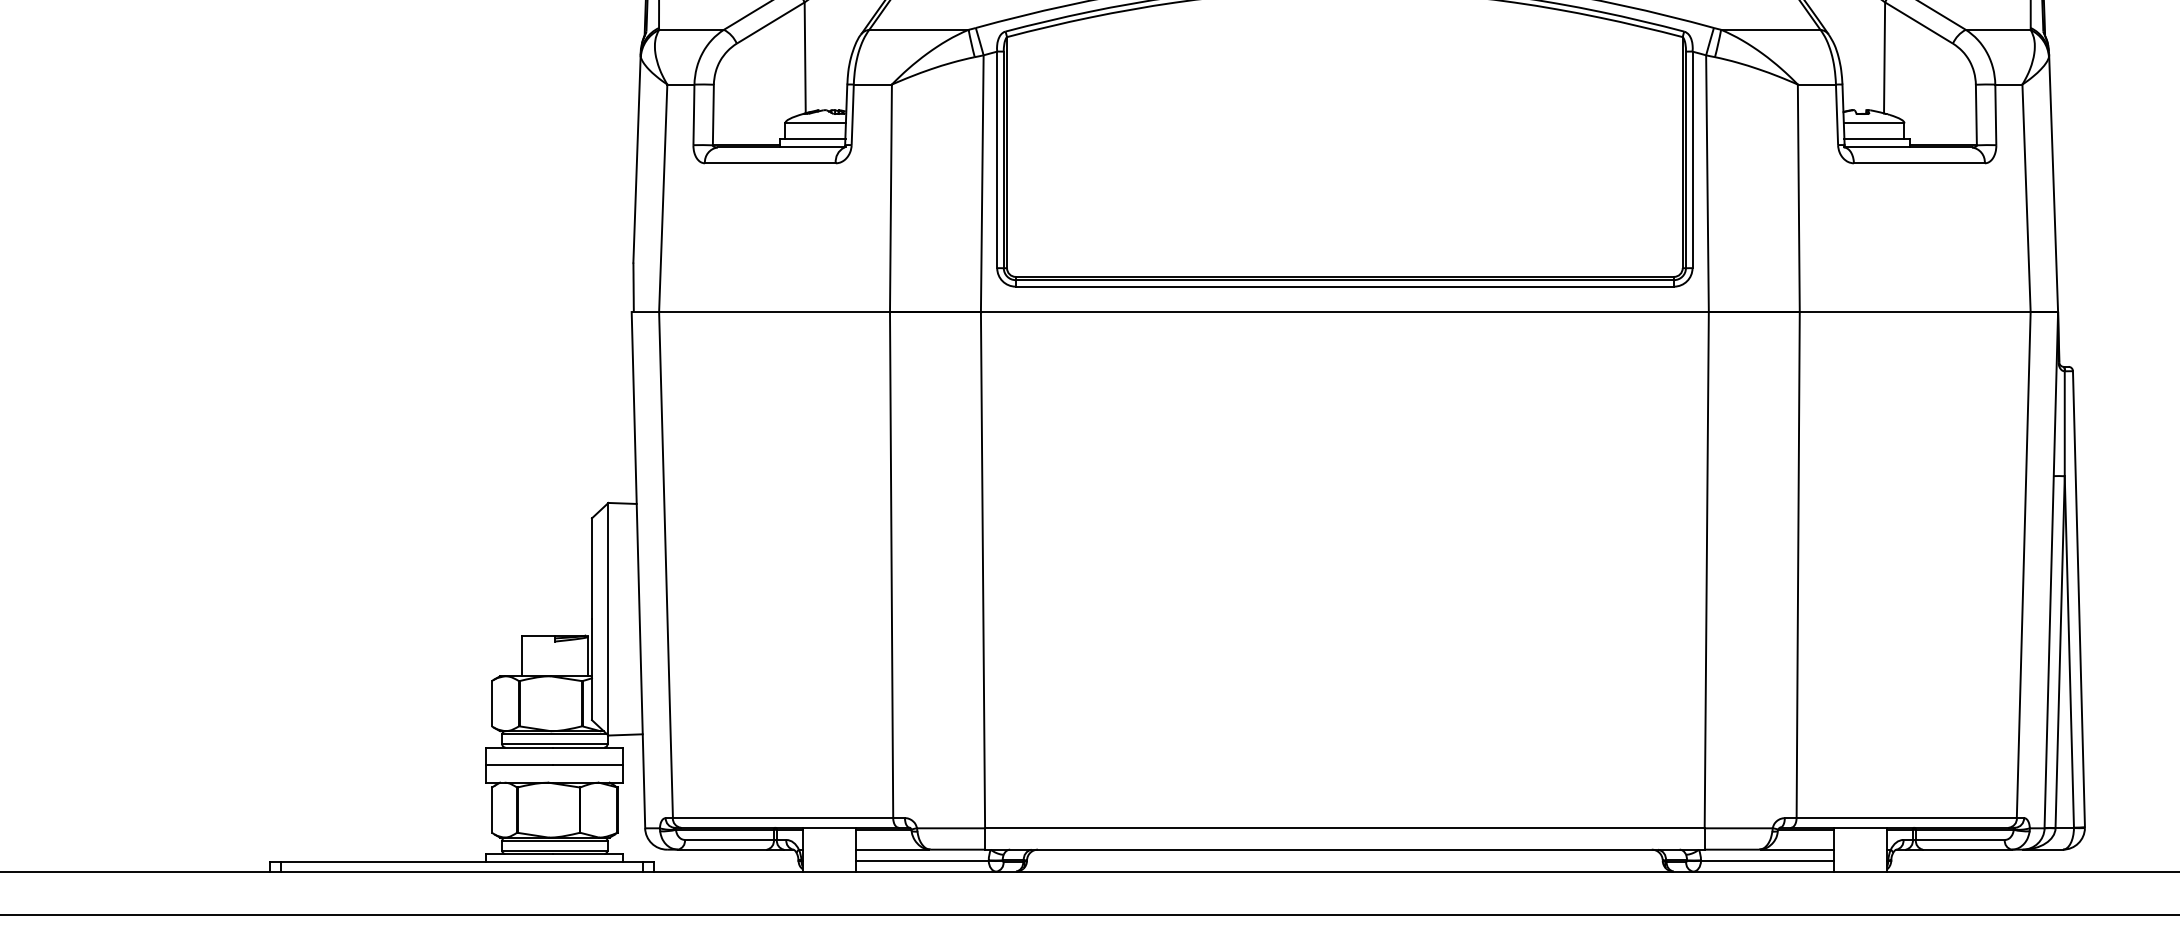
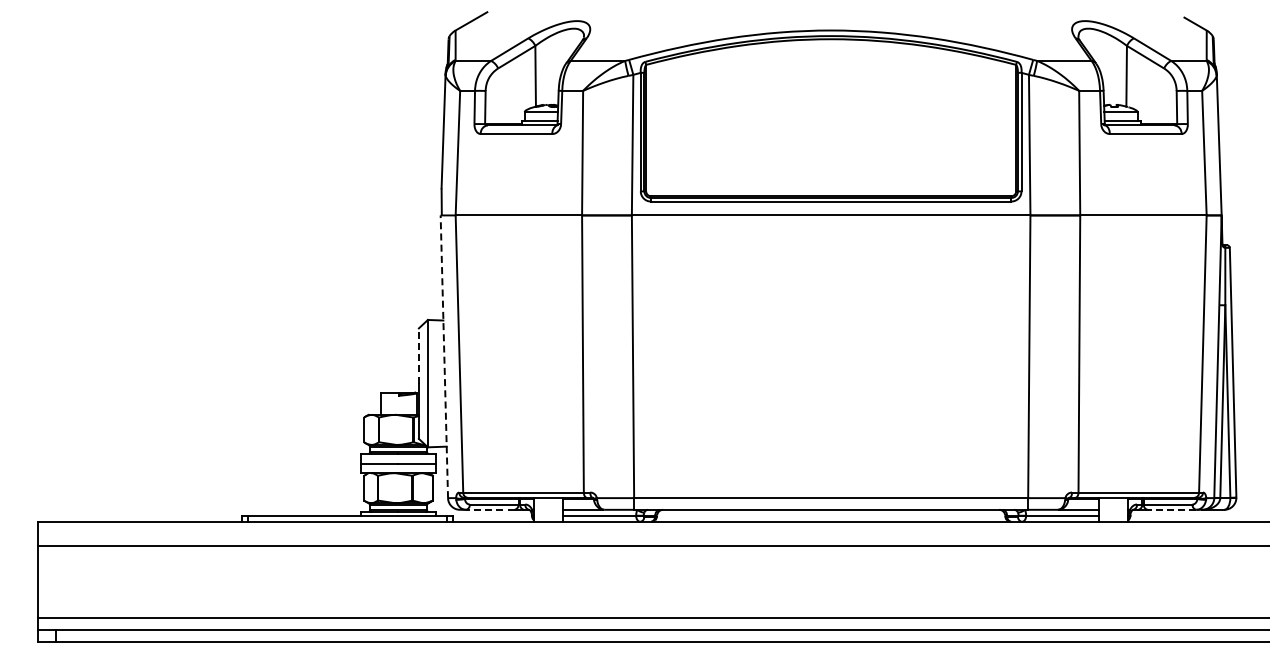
line: (591, 569) -> (418, 356), solid -> dashed
line: (638, 569) -> (444, 356), solid -> dashed
line: (720, 849) -> (489, 509), solid -> dashed
line: (1966, 849) -> (1171, 509), solid -> dashed

